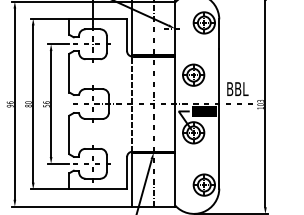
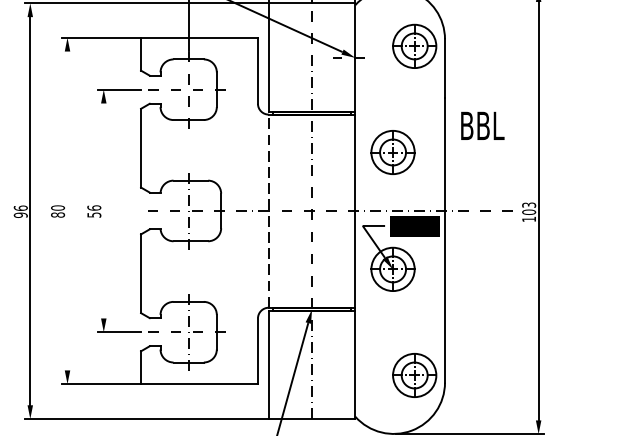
text: (237, 88) -> (481, 124), moved
line: (33, 103) -> (68, 209), removed
line: (51, 104) -> (104, 211), removed

